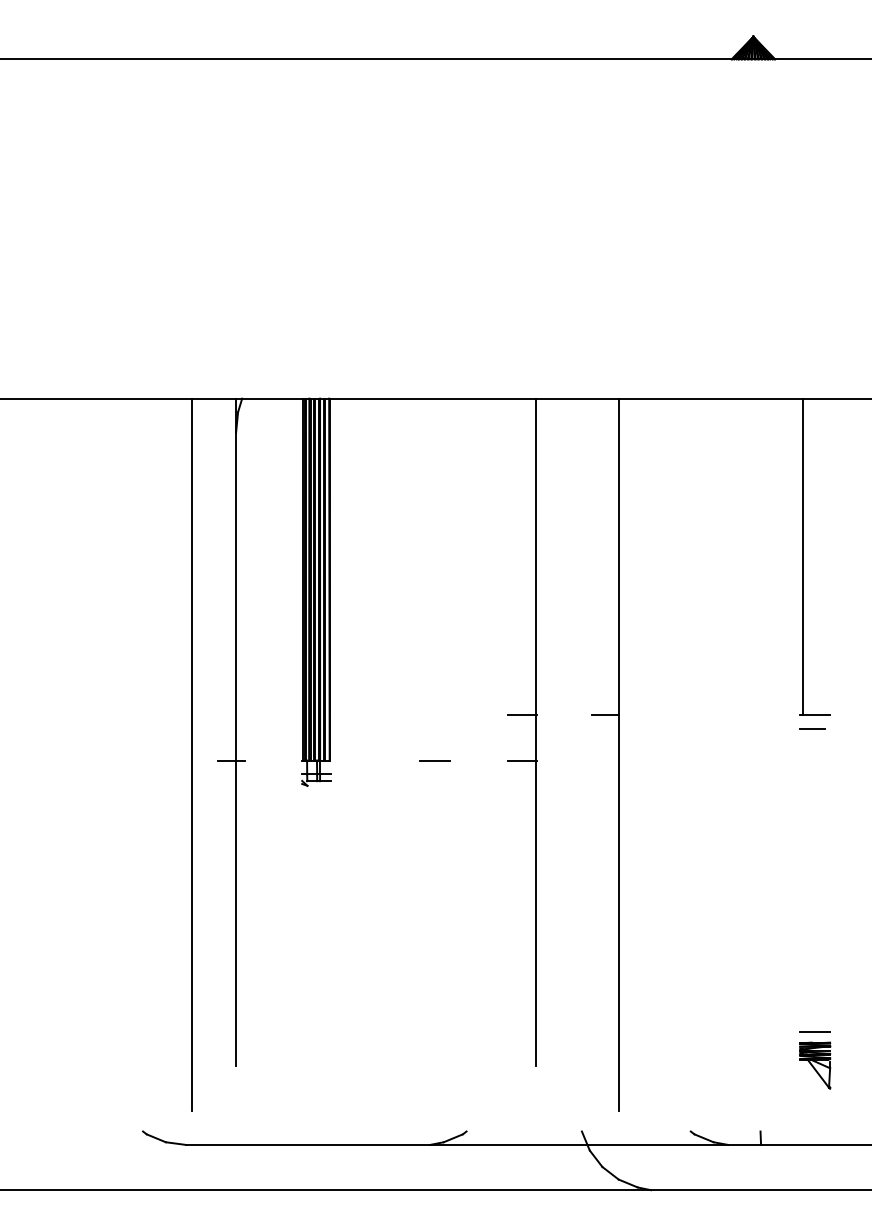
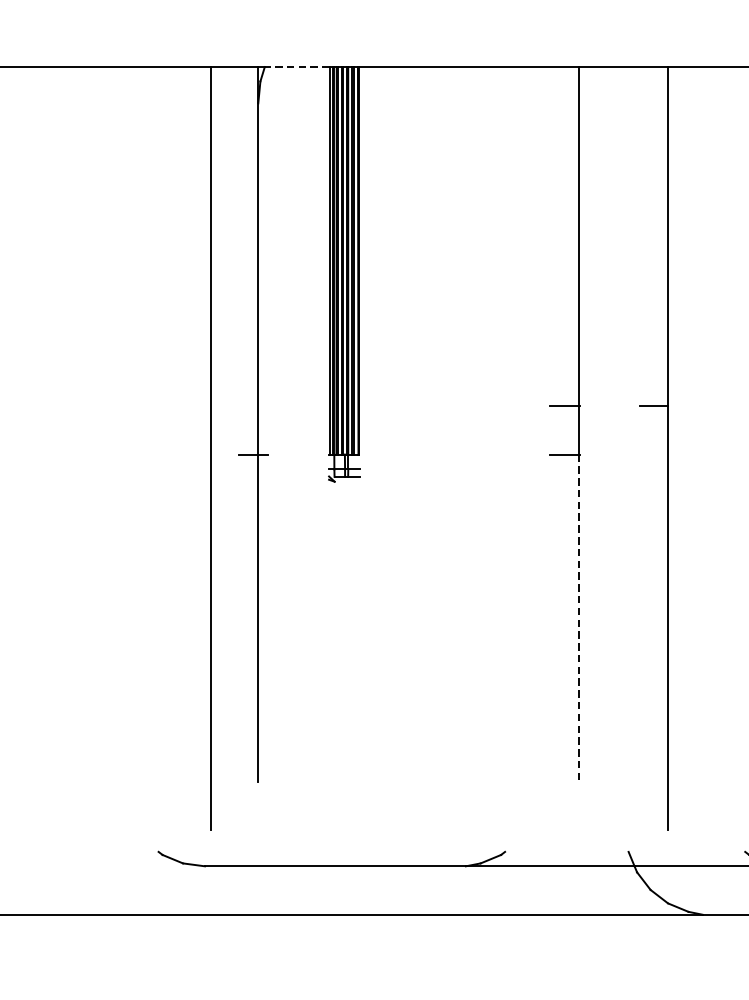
line: (272, 398) -> (297, 66), solid -> dashed
line: (434, 760) -> (470, 454), removed
line: (535, 913) -> (578, 618), solid -> dashed

